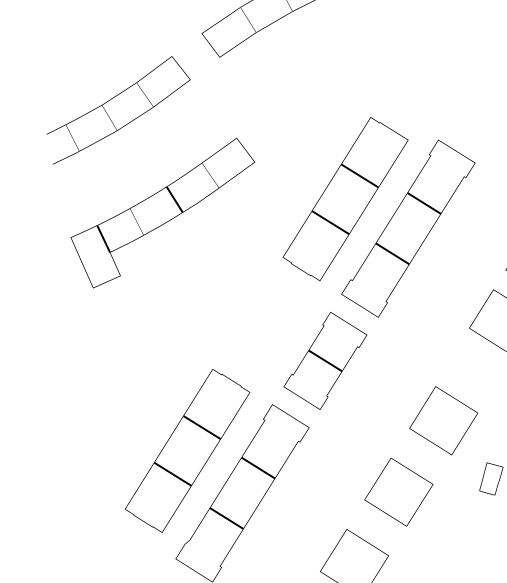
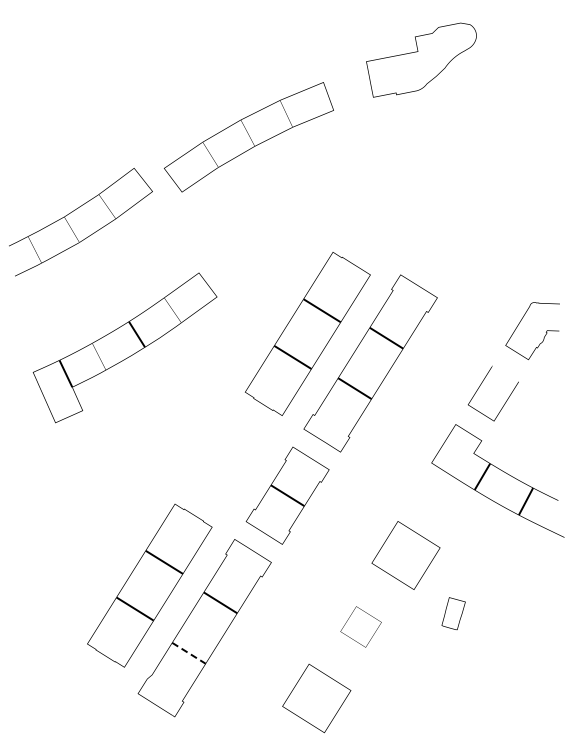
part: (118, 110) -> (80, 222), moved
part: (398, 491) -> (360, 626), size x0.6
line: (226, 518) -> (188, 653), solid -> dashed

